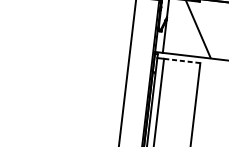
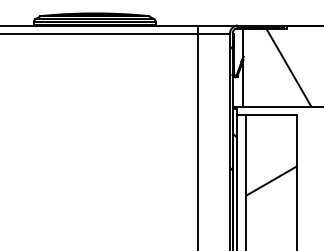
line: (182, 60) -> (271, 114), dashed -> solid
hatch: (176, 107) -> (271, 180), added

